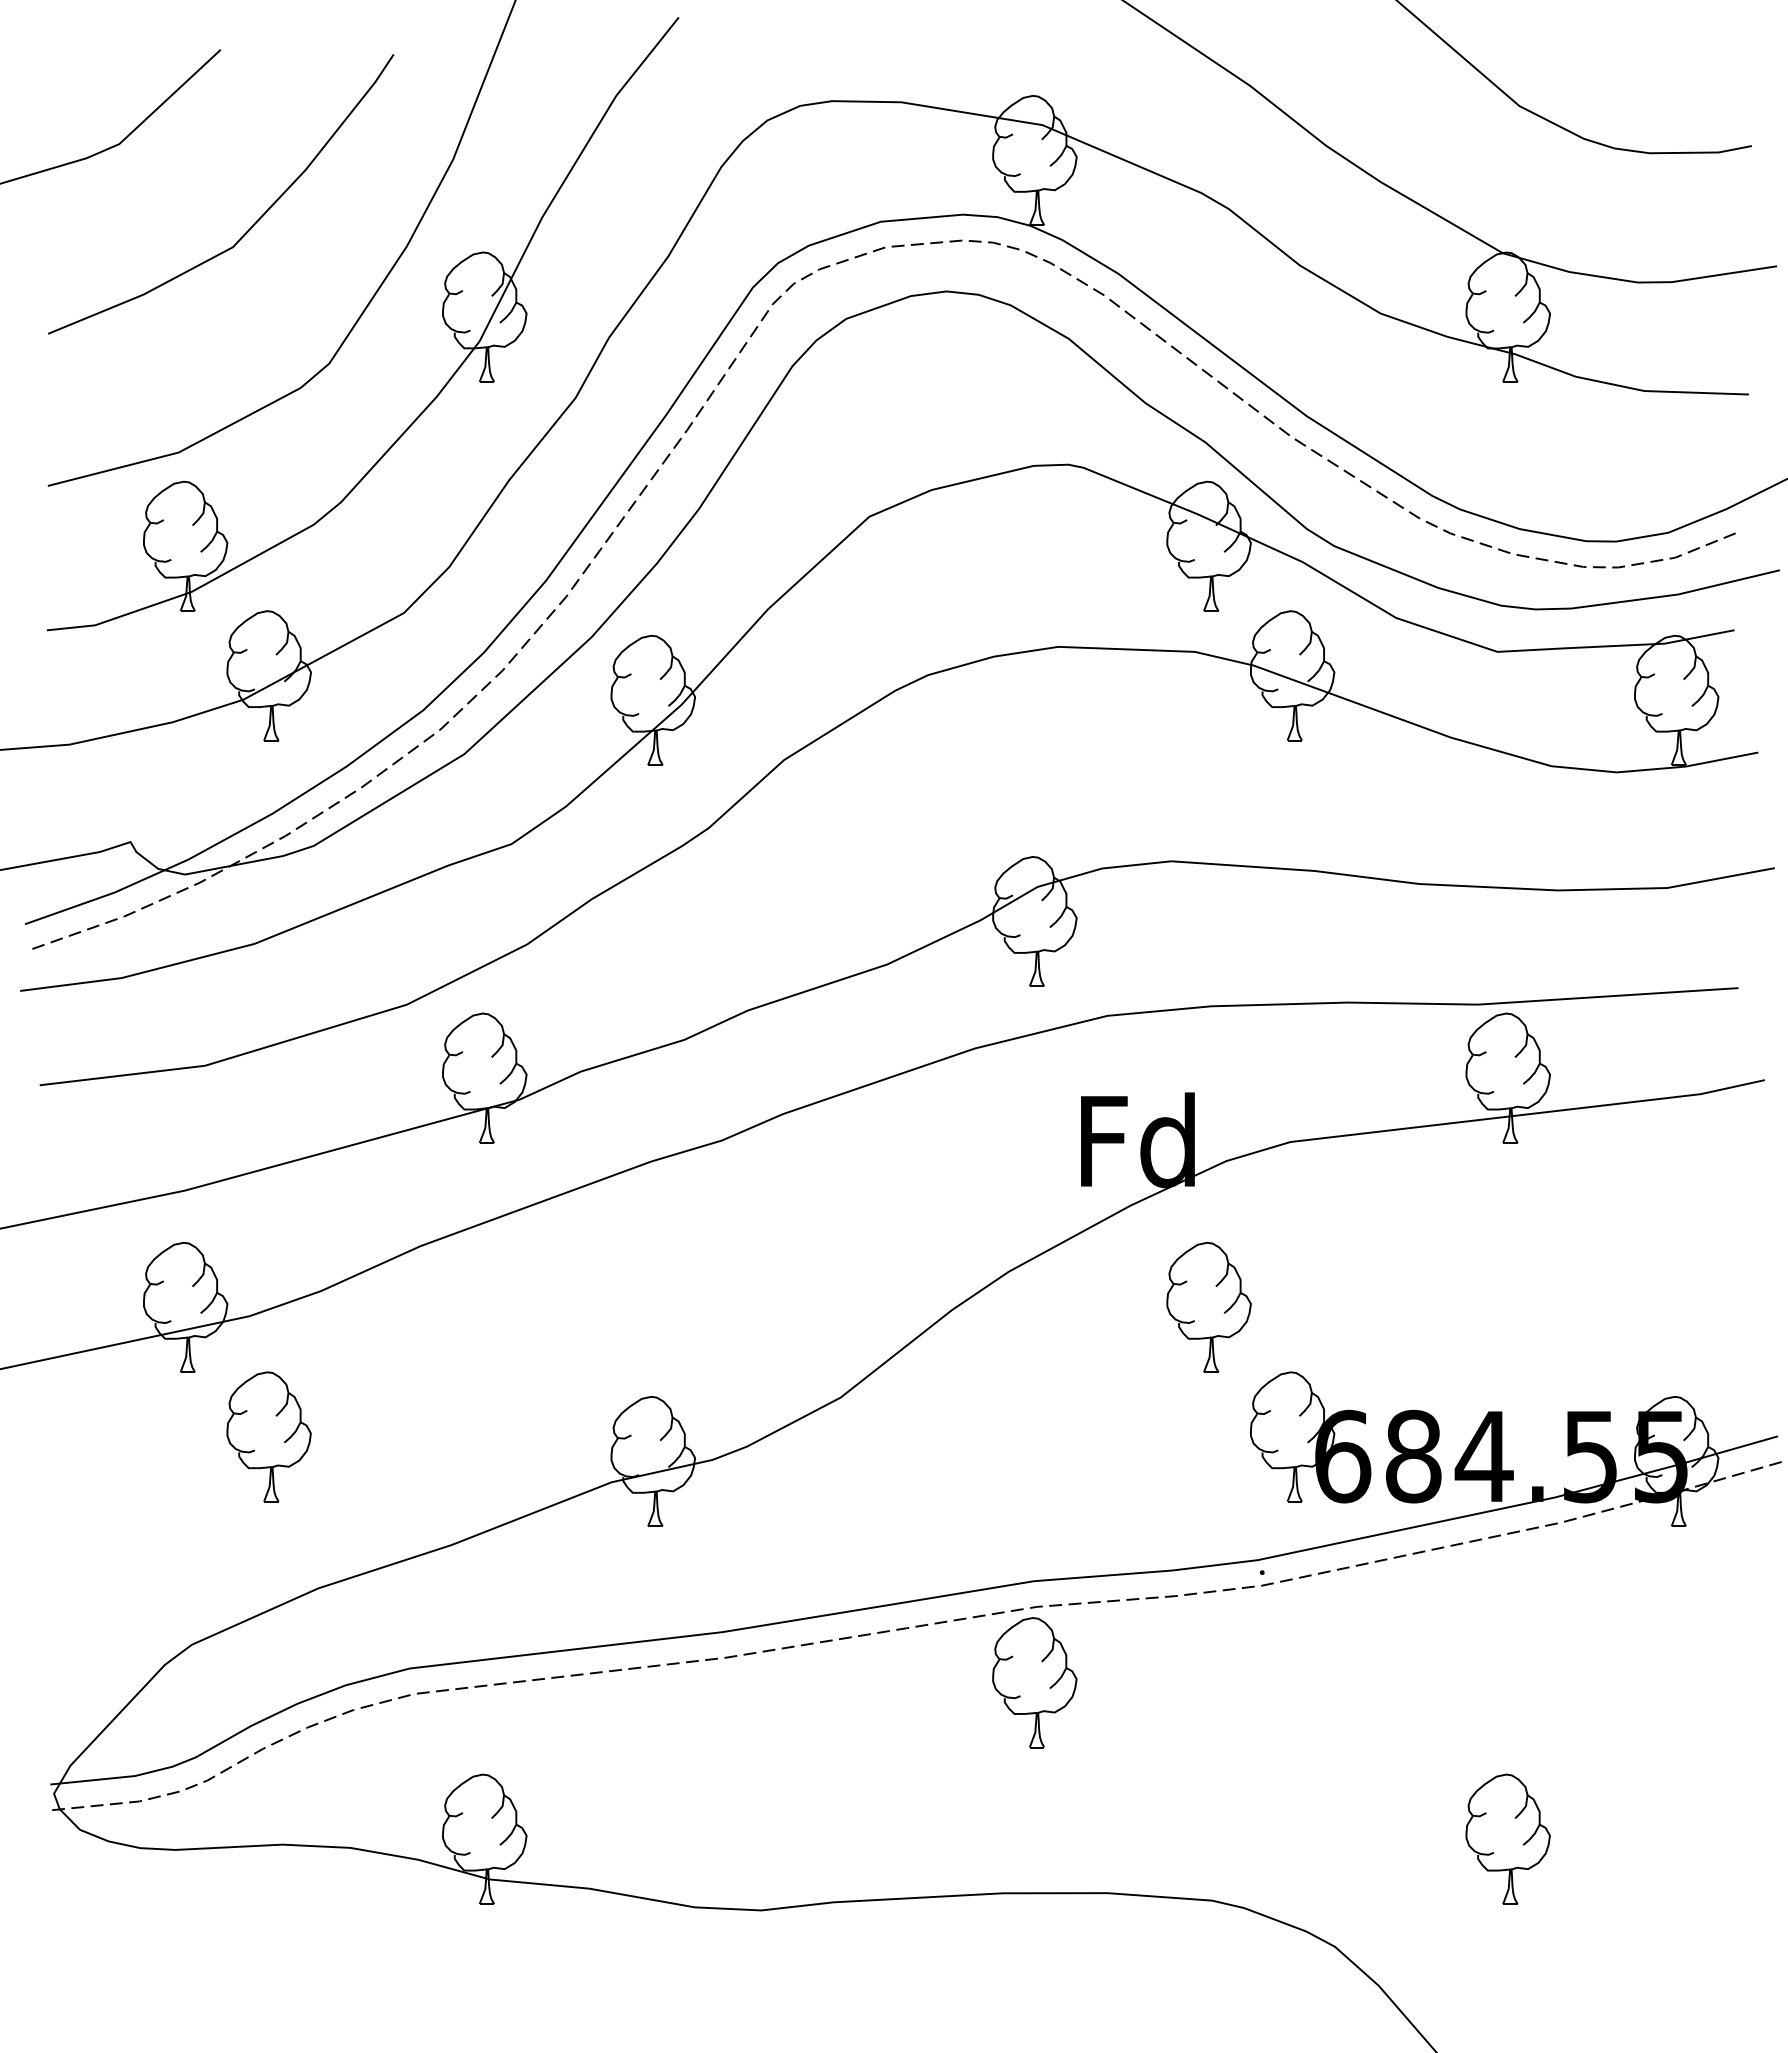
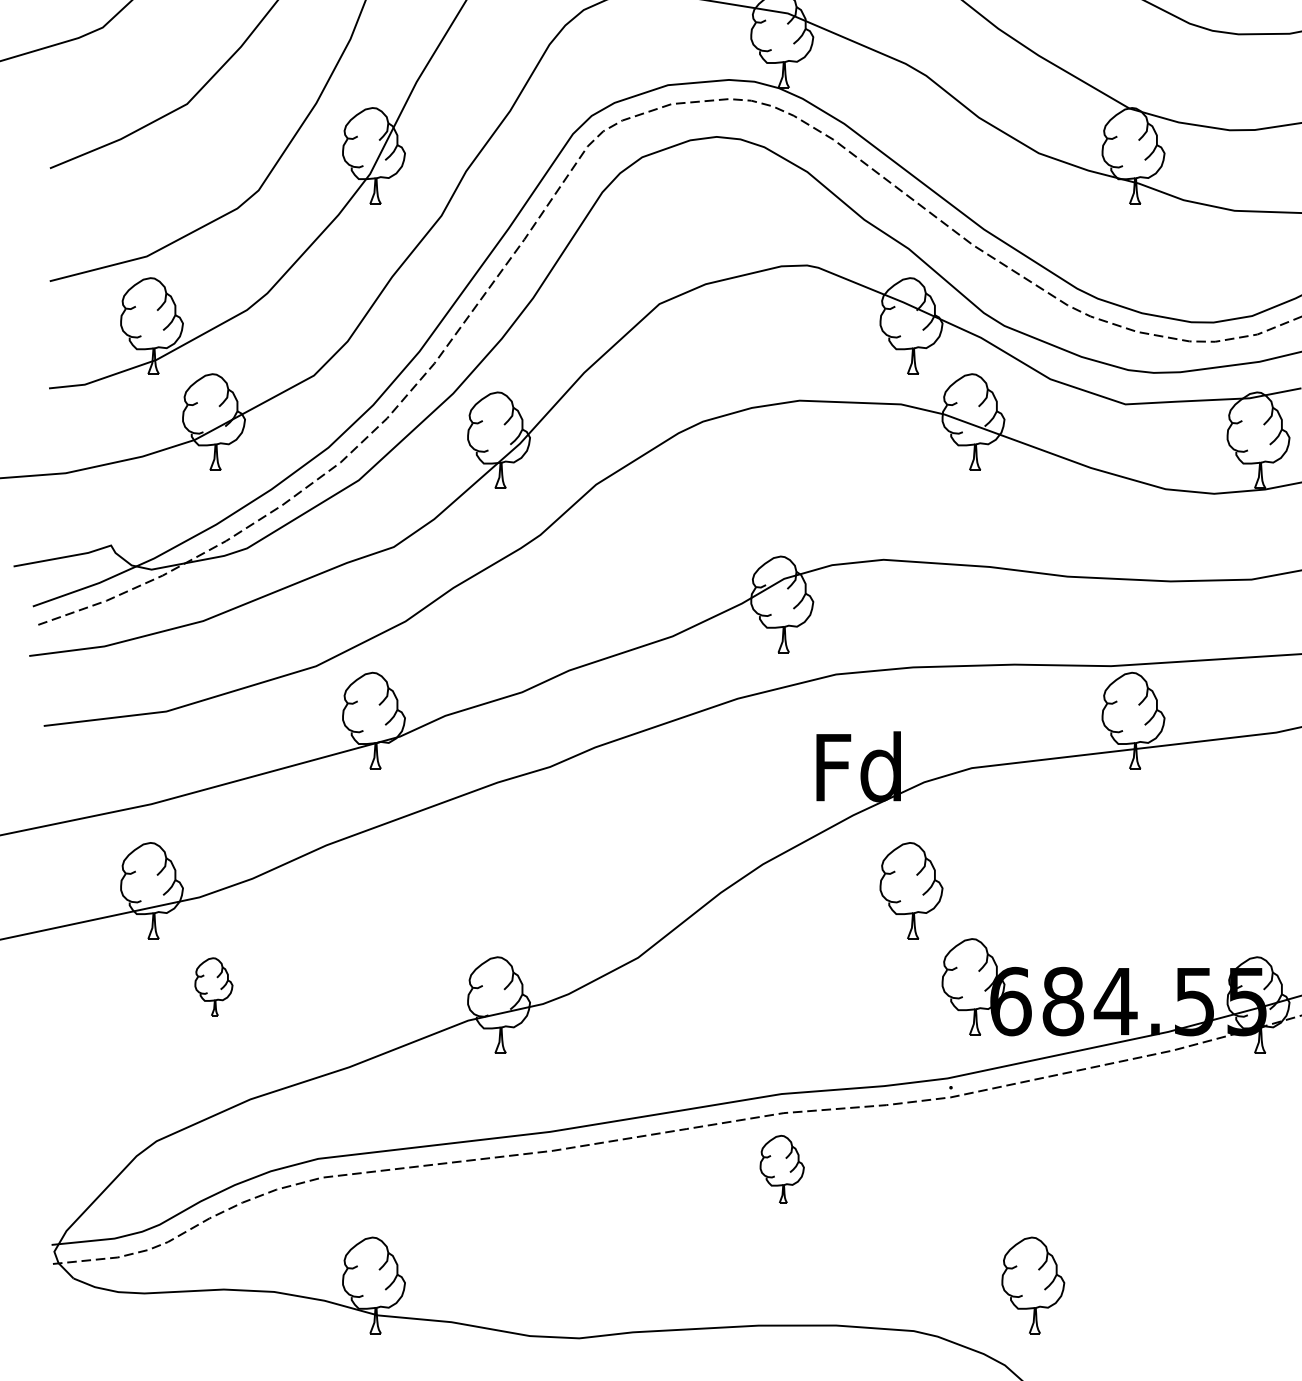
part: (268, 1436) -> (213, 986), size x0.6
part: (1034, 1682) -> (781, 1169), size x0.7
part: (1507, 1838) -> (1032, 1284), moved

